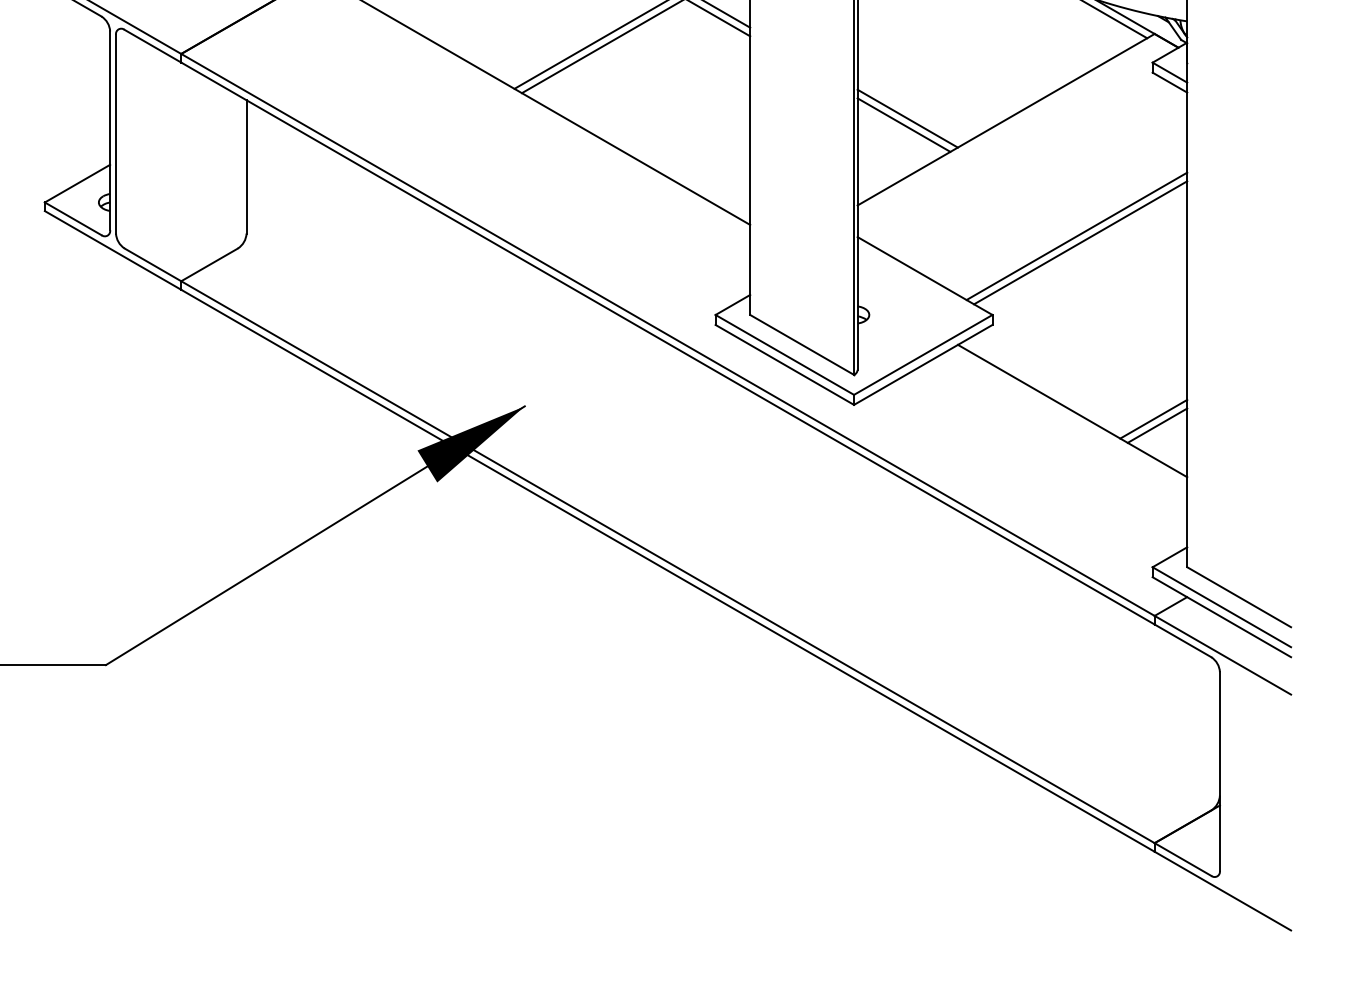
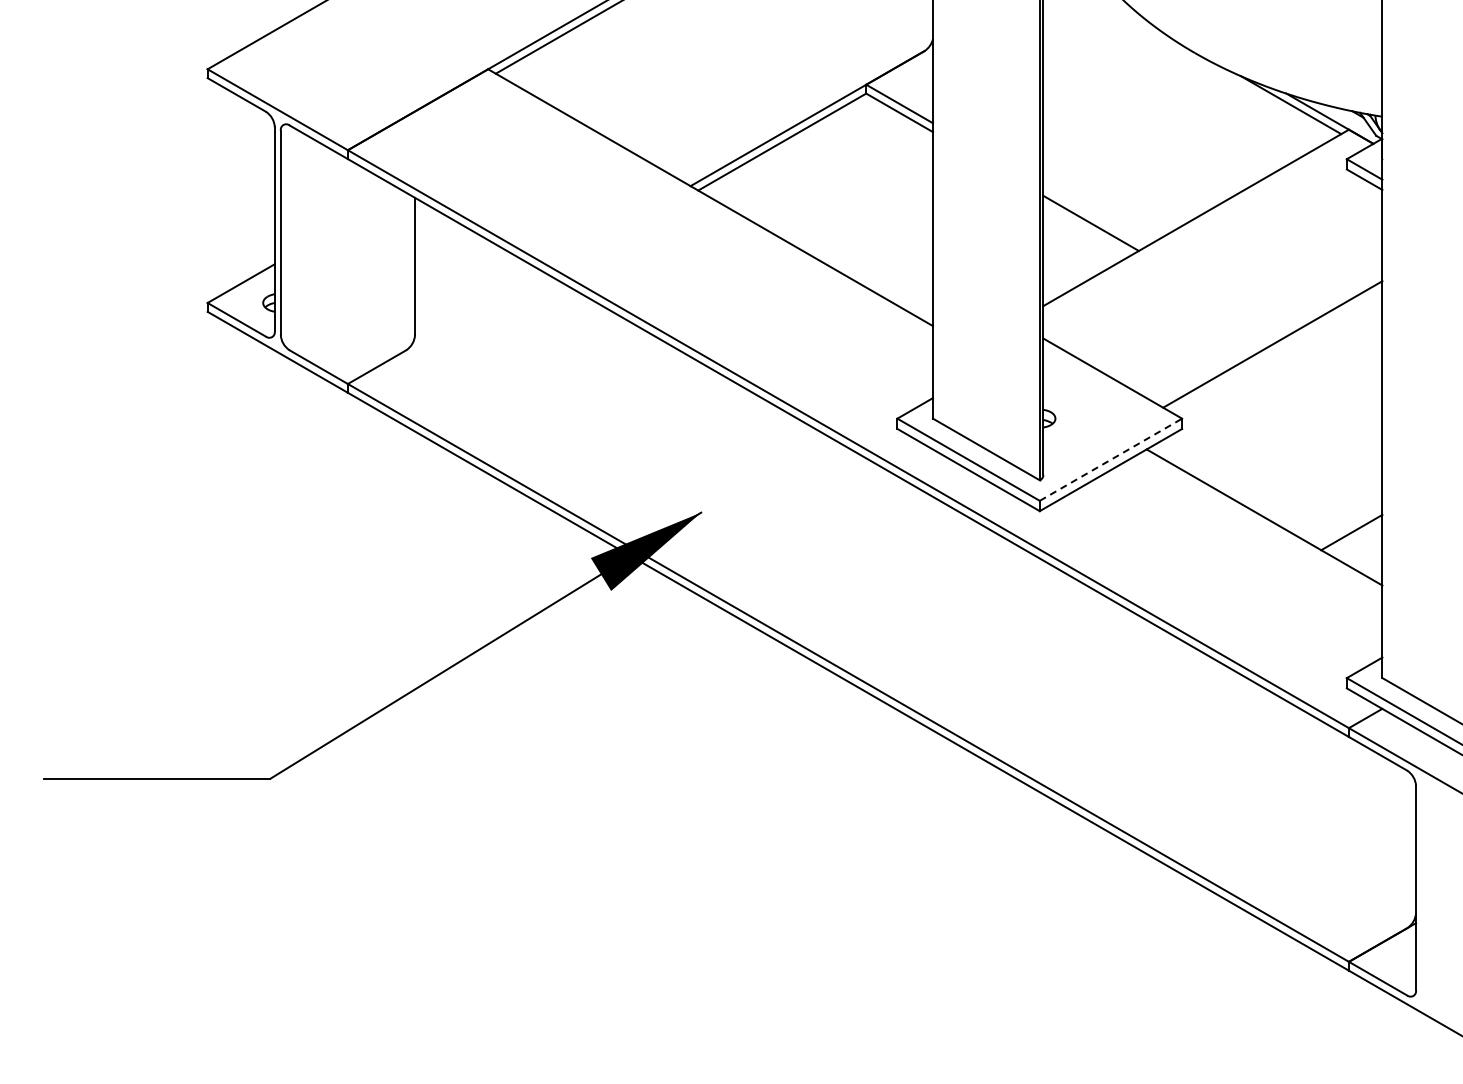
line: (907, 118) -> (1094, 216), removed
line: (1076, 236) -> (1268, 337), removed
line: (923, 354) -> (1111, 459), solid -> dashed
line: (1153, 418) -> (1347, 525), removed

